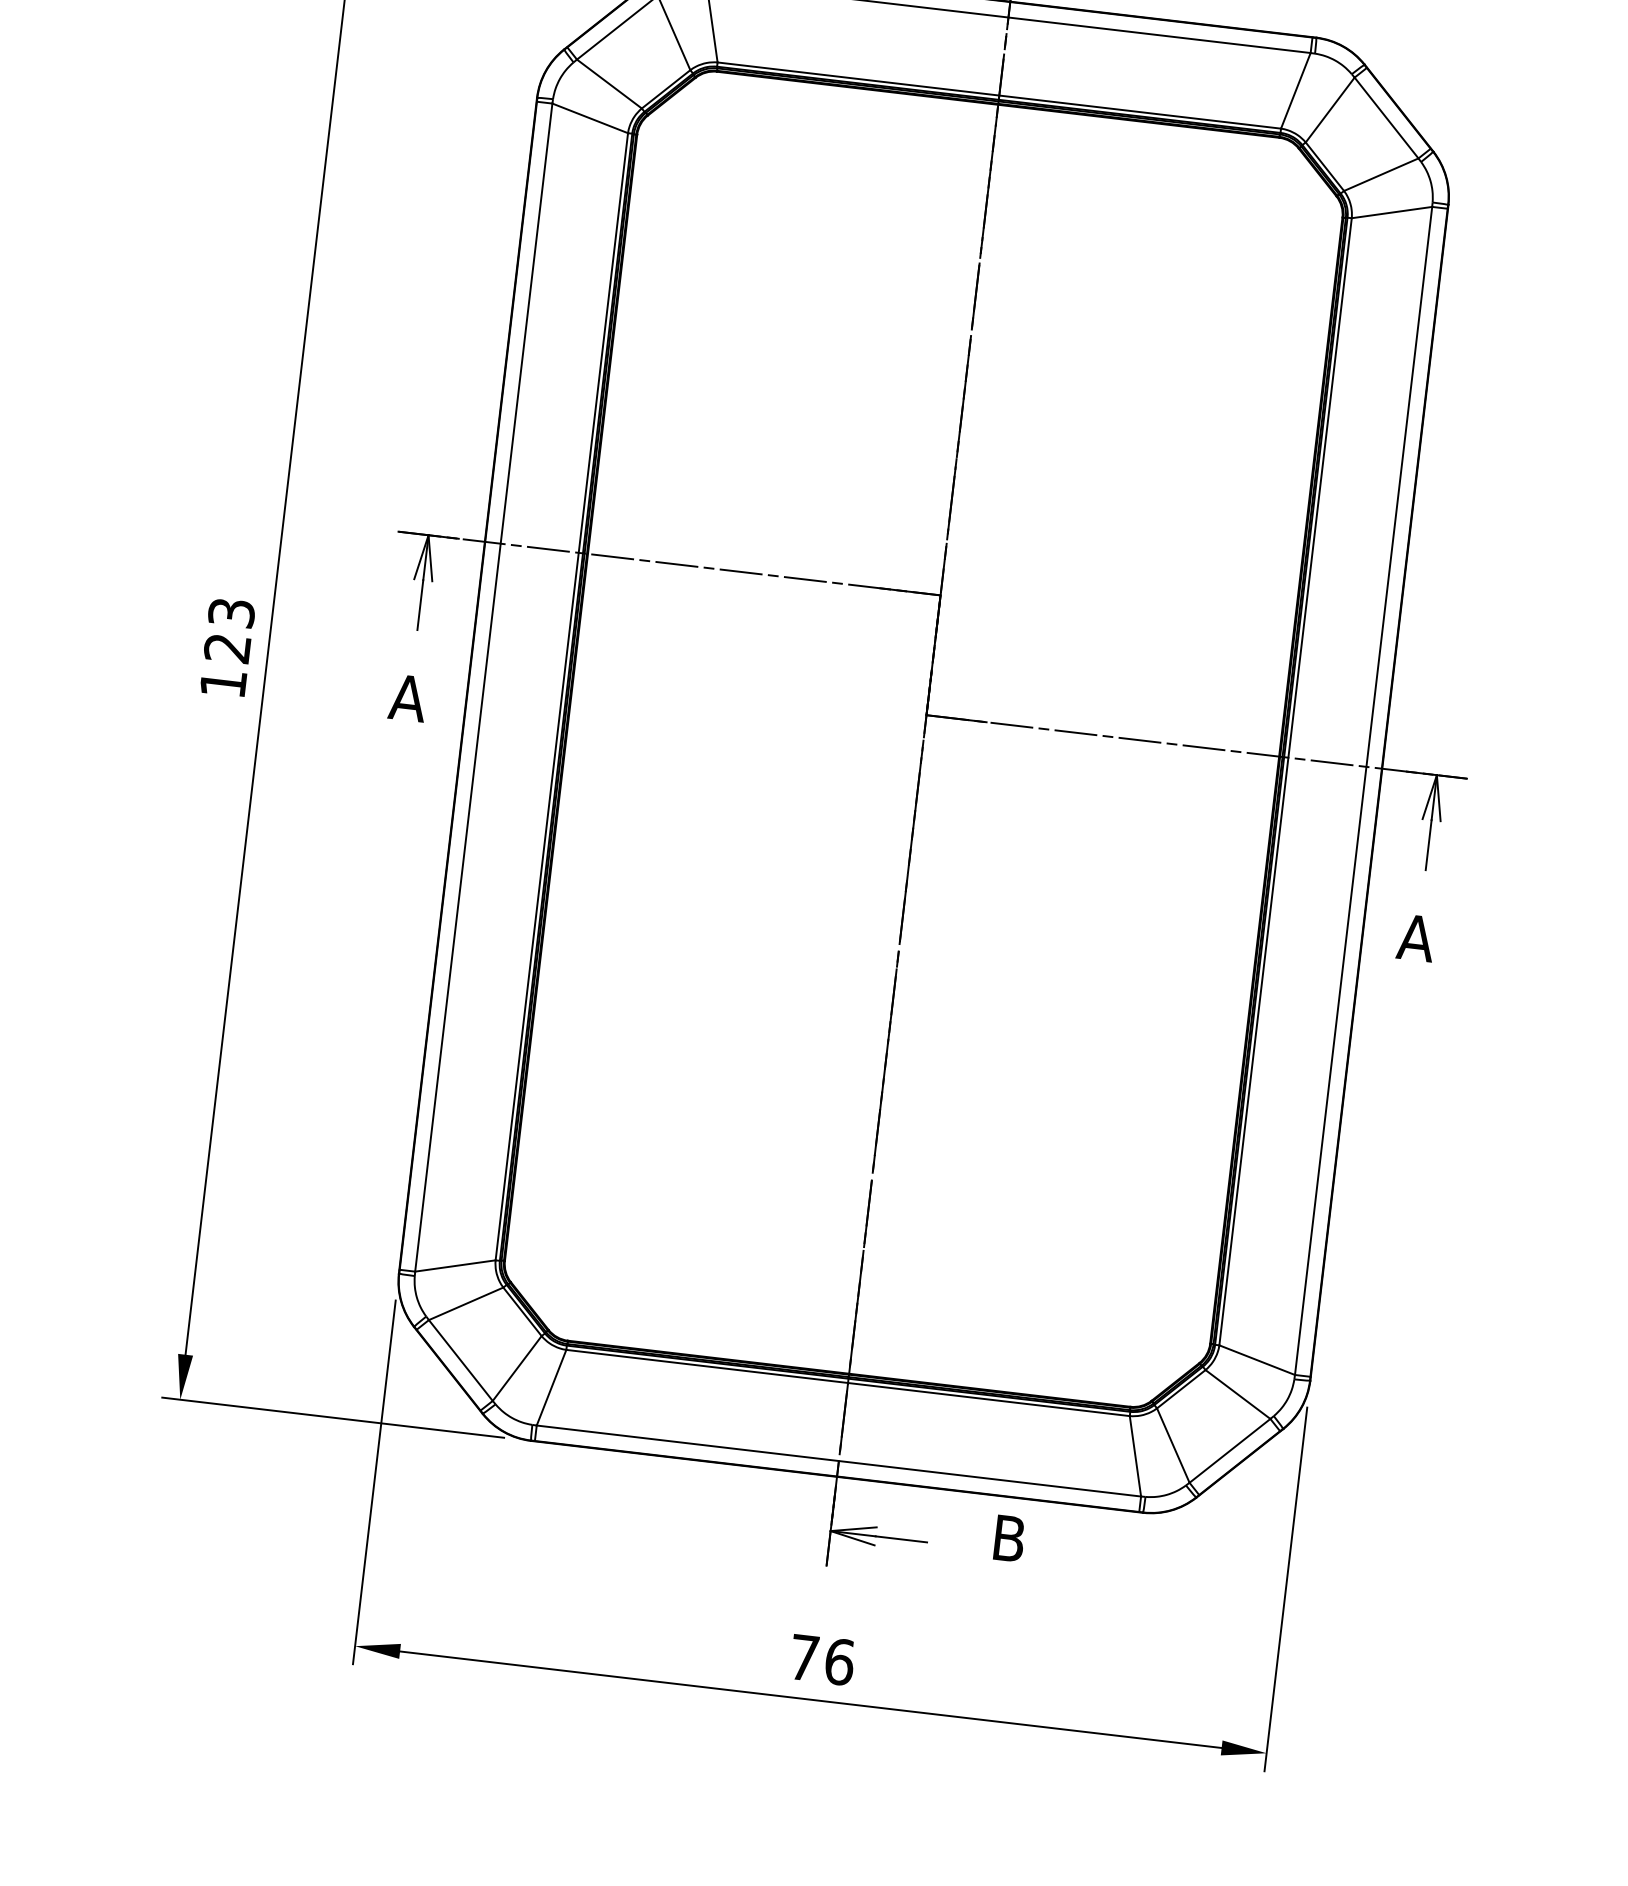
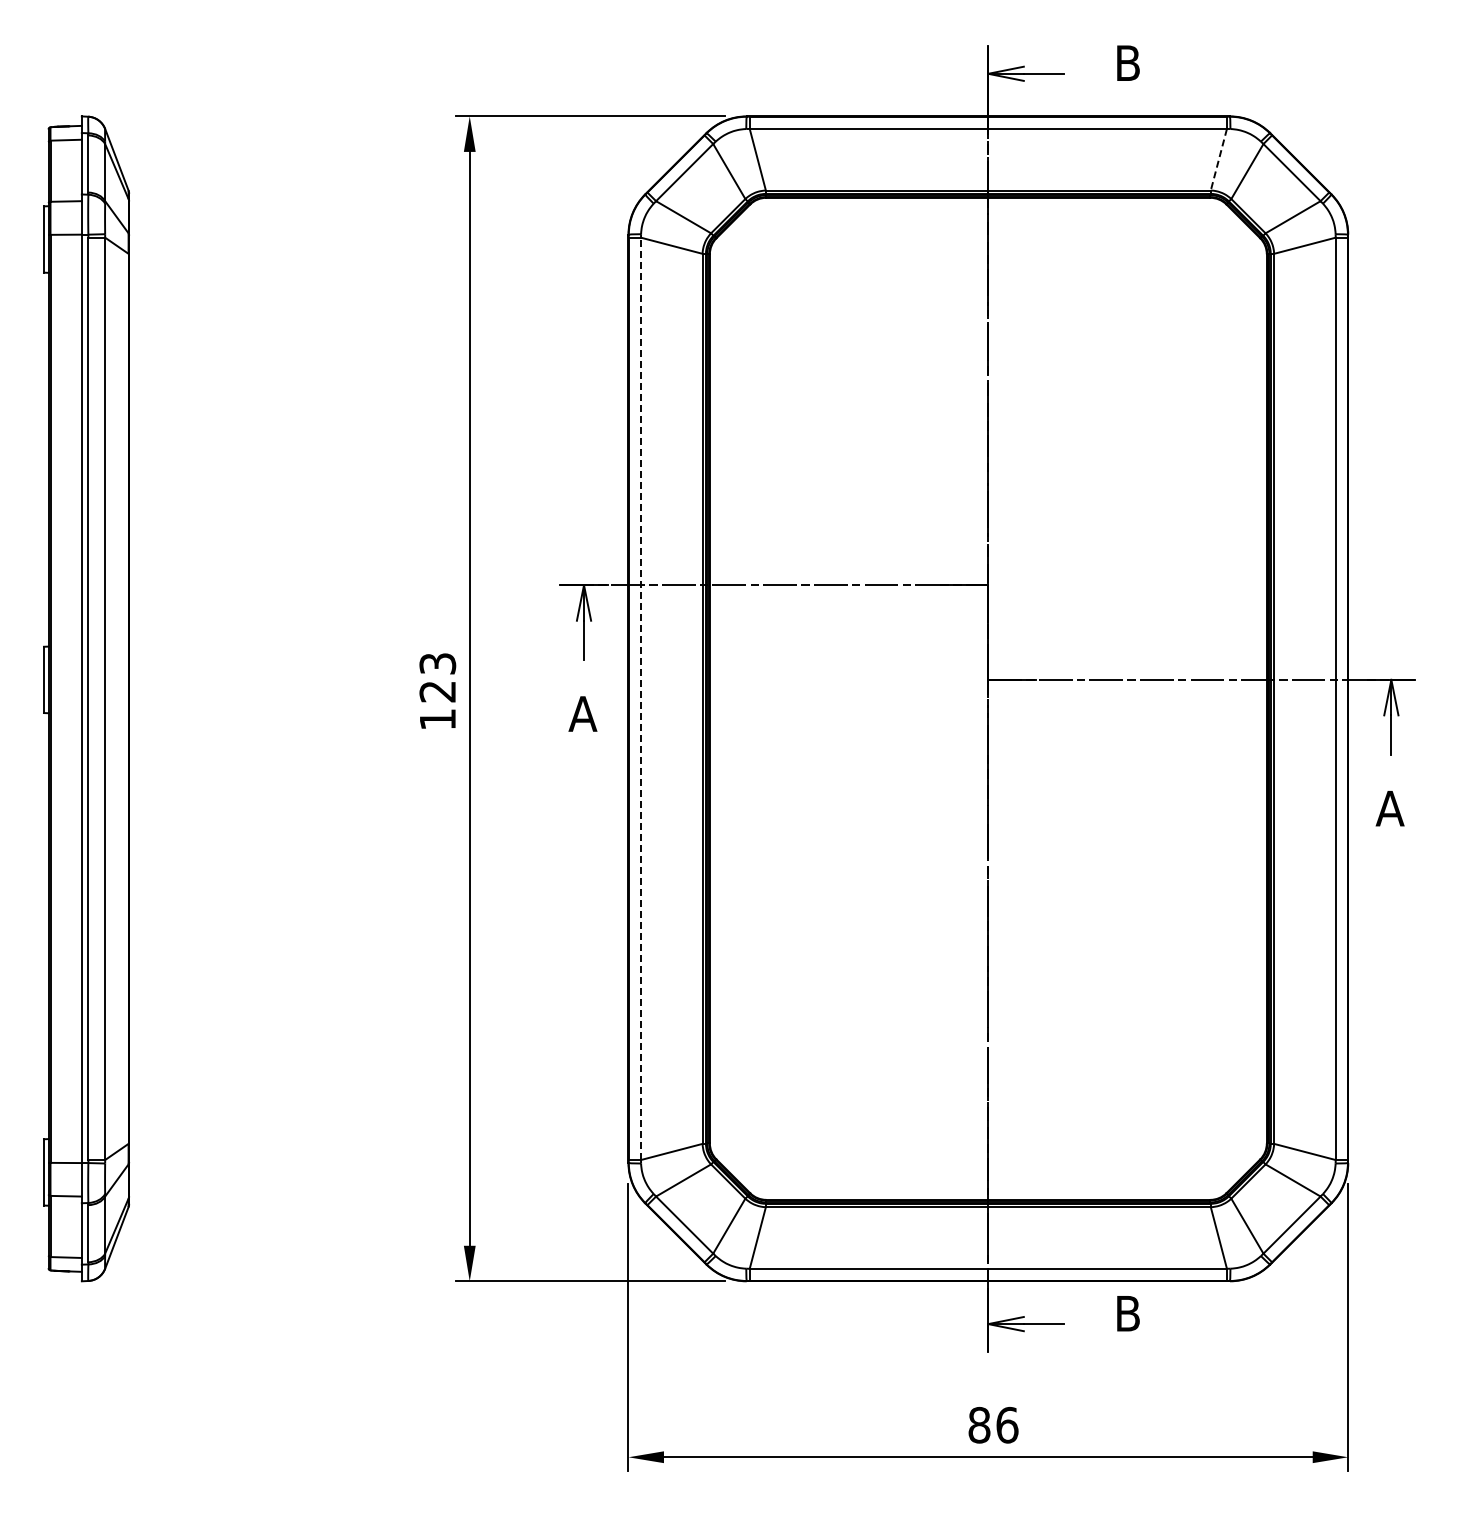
line: (1295, 90) -> (1218, 159), solid -> dashed
line: (483, 687) -> (640, 698), solid -> dashed
text: (804, 1656) -> (979, 1424), 76 -> 86

